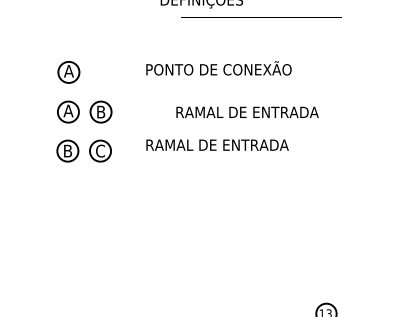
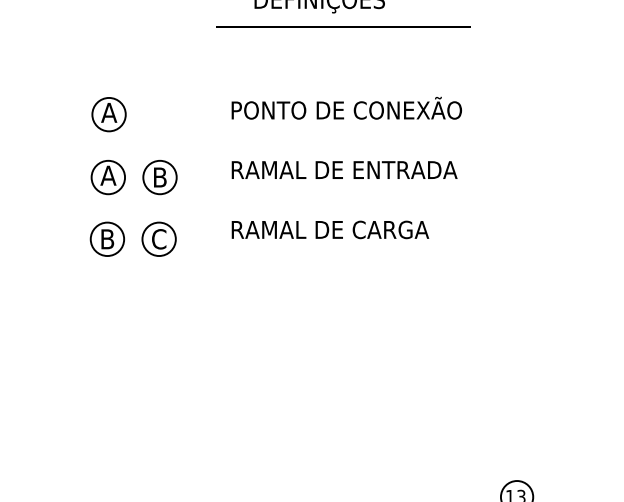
line: (261, 17) -> (342, 27), moved
text: (247, 111) -> (344, 168), moved
text: (255, 144) -> (404, 228), RAMAL DE ENTRADA -> RAMAL DE CARGA

